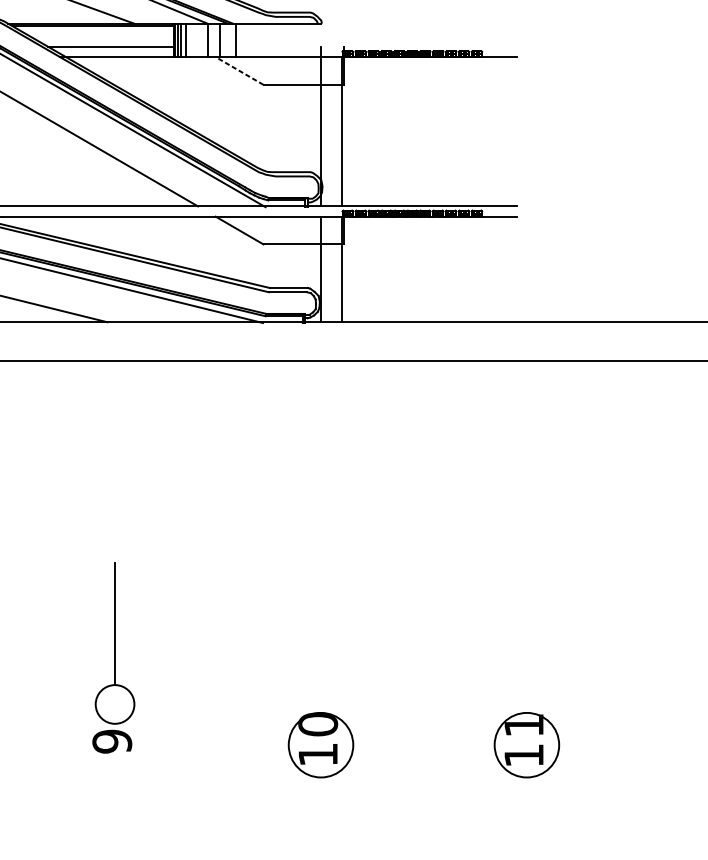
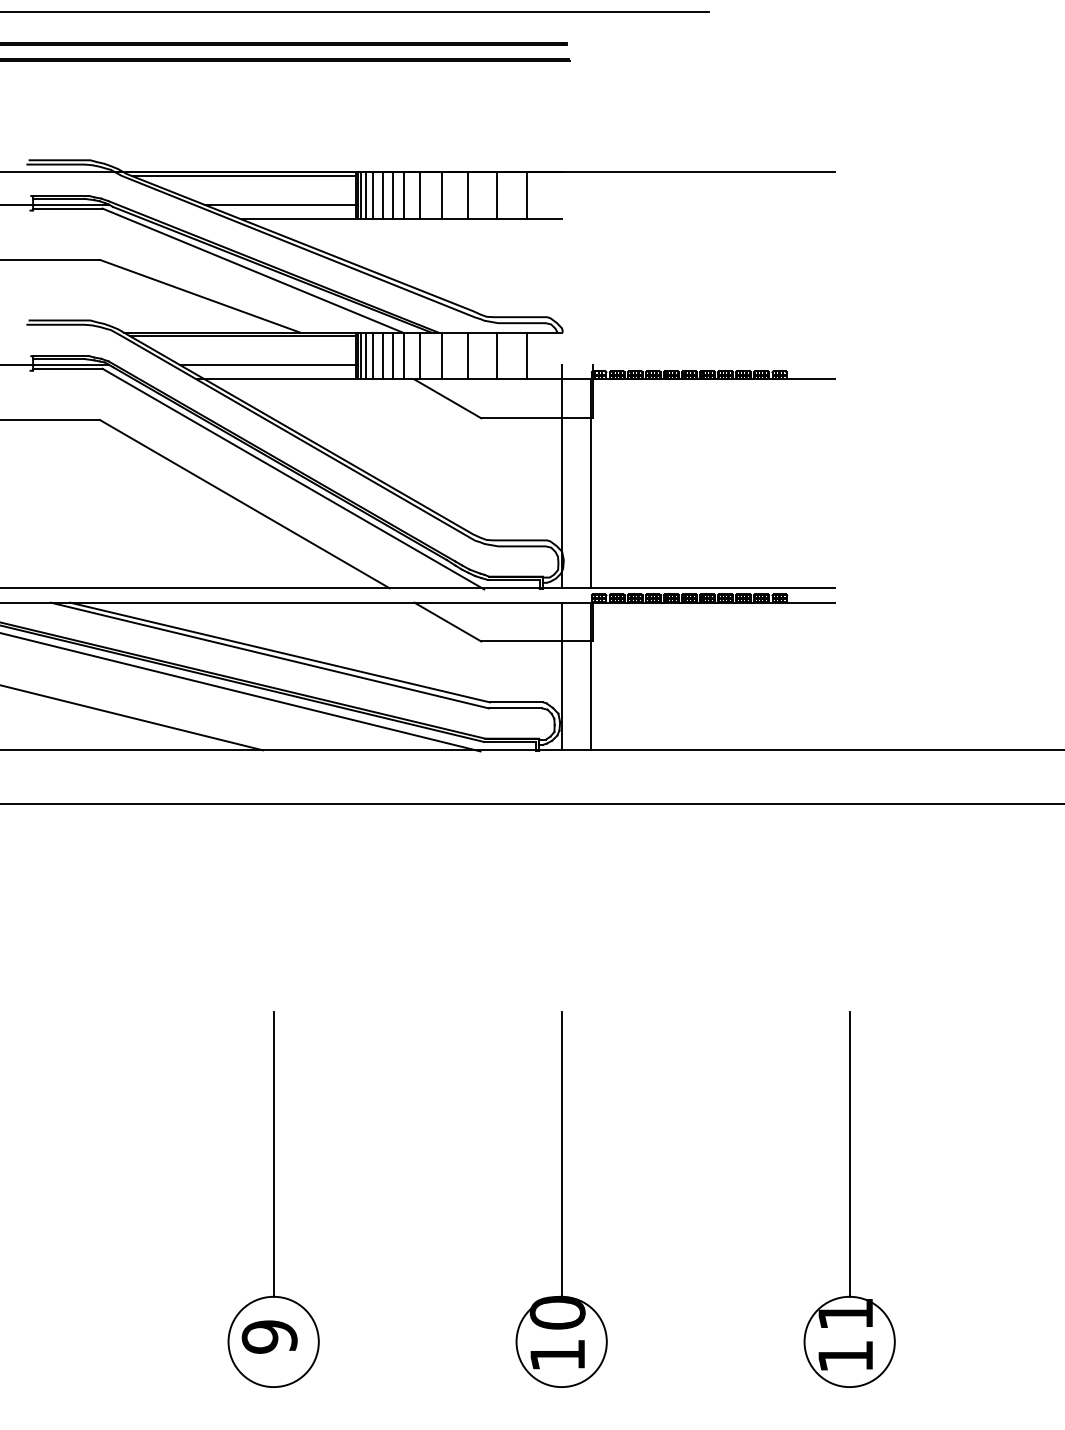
line: (192, 39) -> (382, 355), added
line: (200, 39) -> (392, 355), added
line: (253, 39) -> (467, 355), added
line: (275, 39) -> (497, 355), added
line: (295, 39) -> (526, 355), added
line: (239, 70) -> (447, 398), dashed -> solid
line: (320, 611) -> (561, 1154), added
line: (526, 611) -> (849, 1154), added
part: (114, 643) -> (273, 1199), size x1.67

